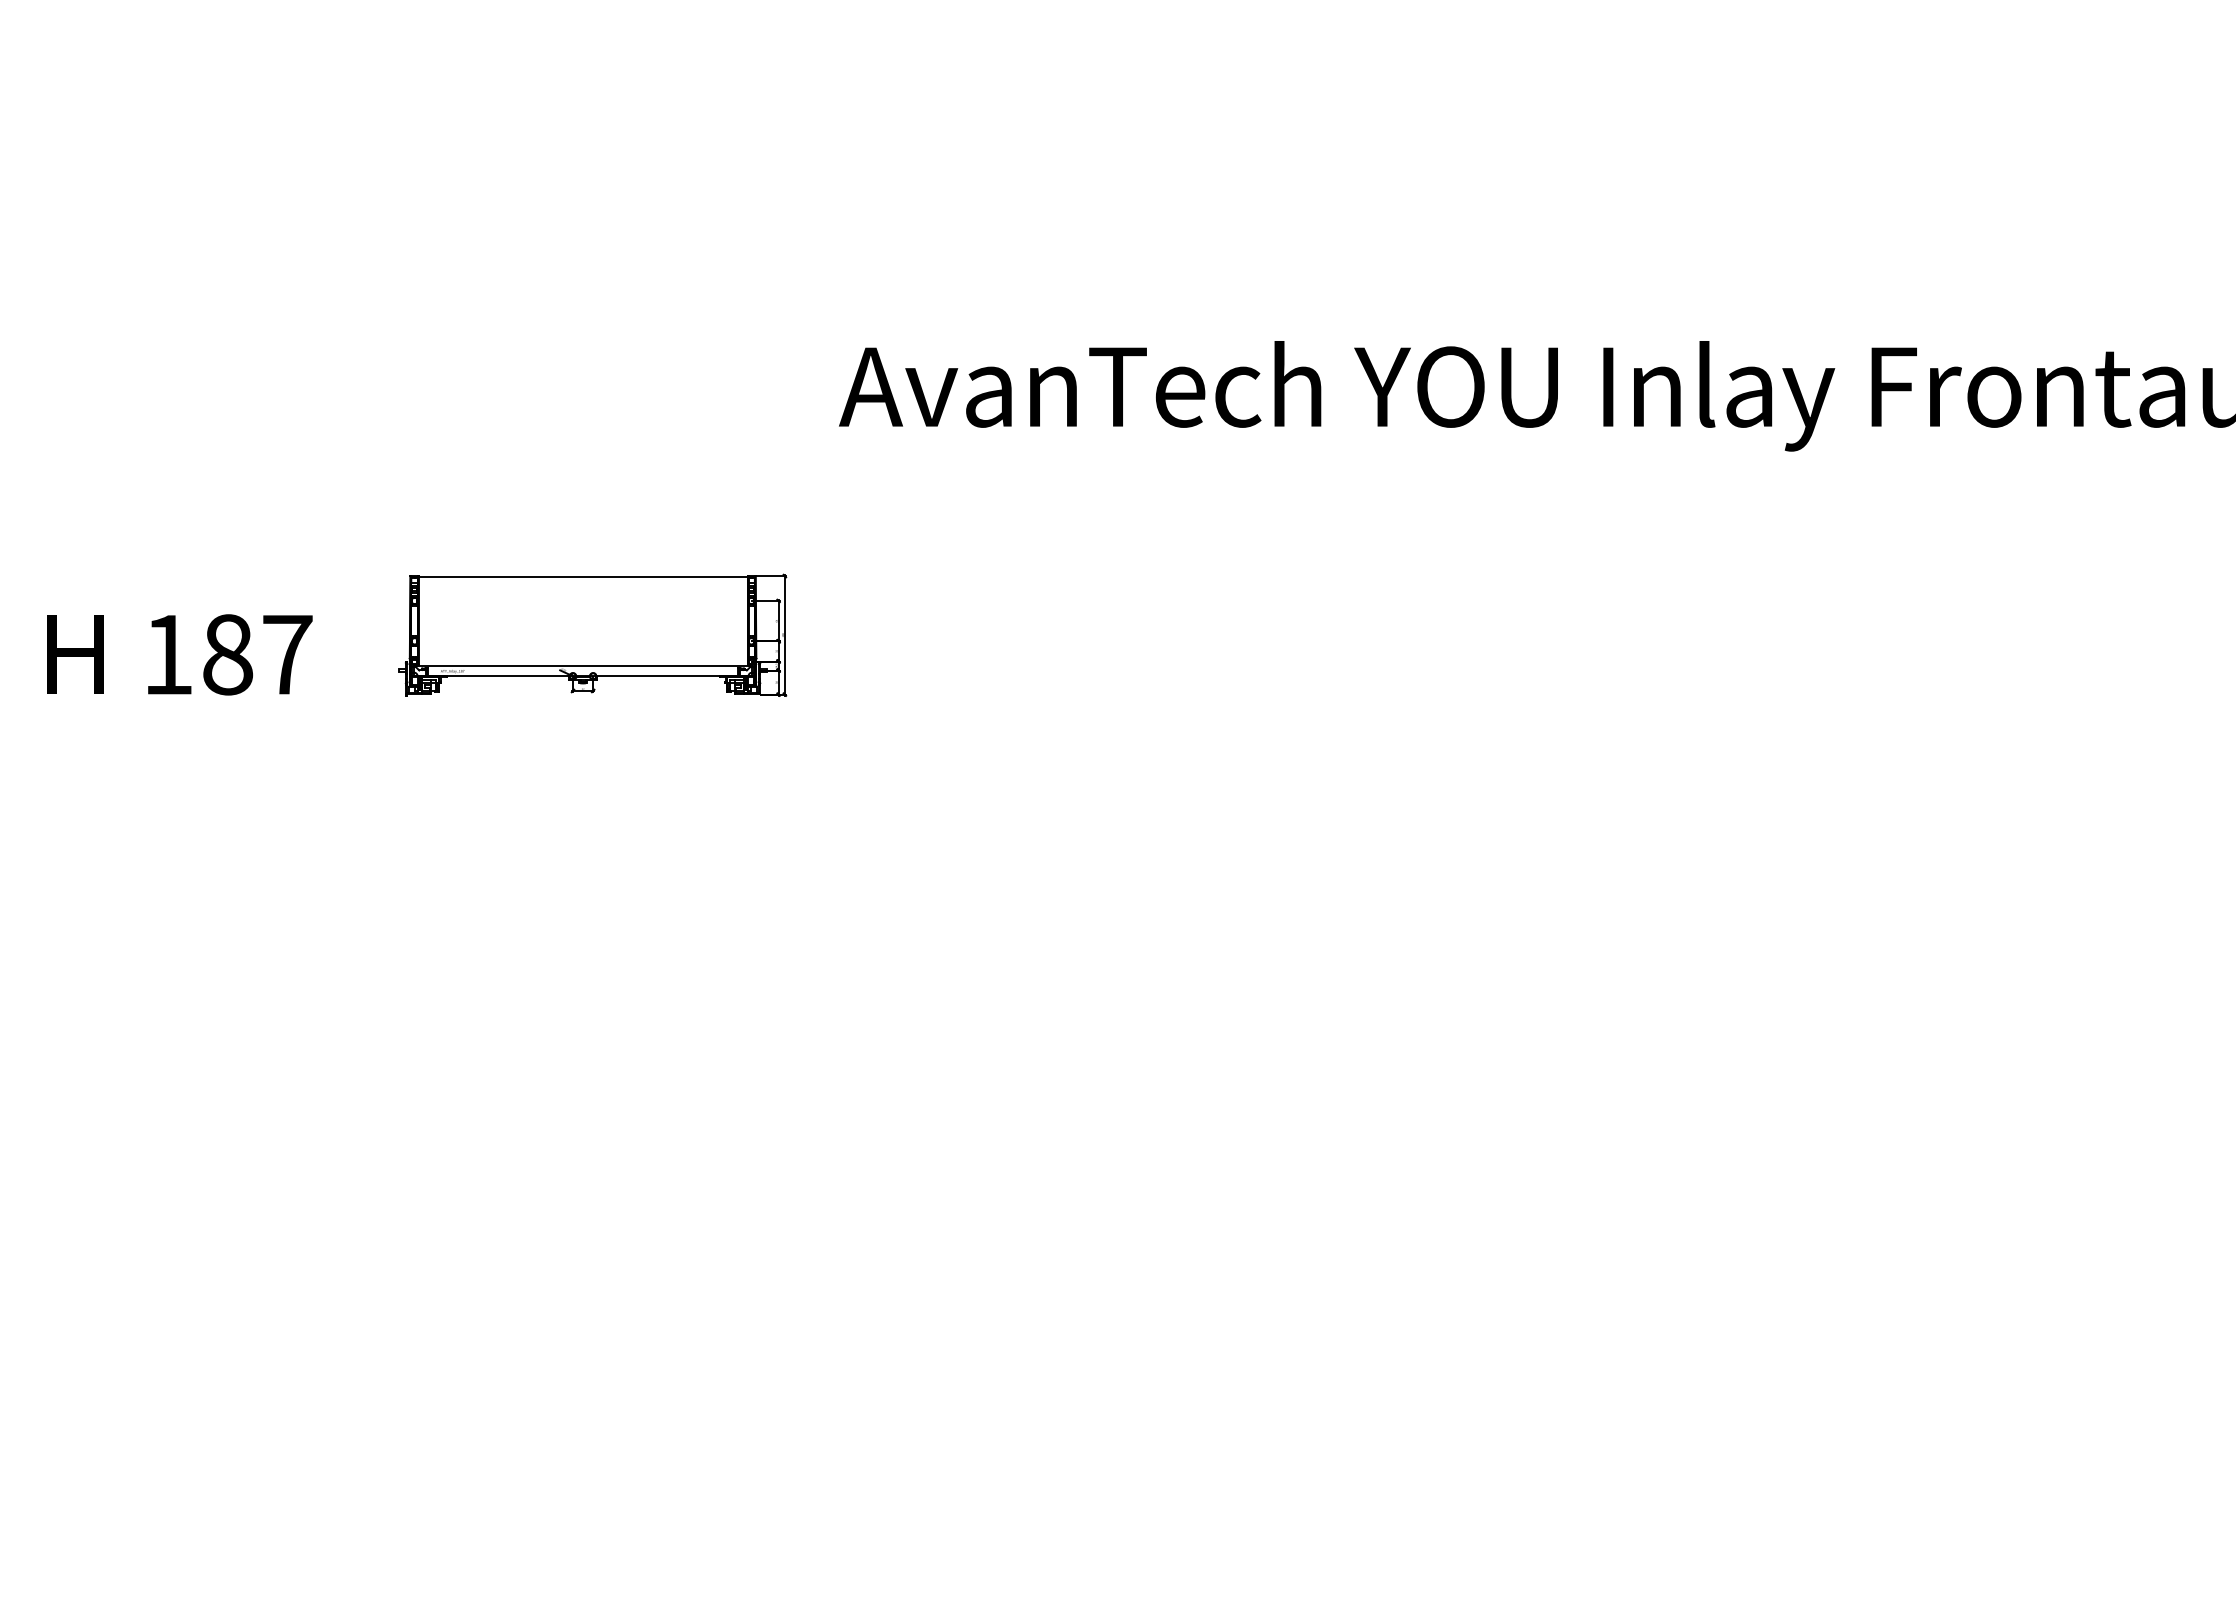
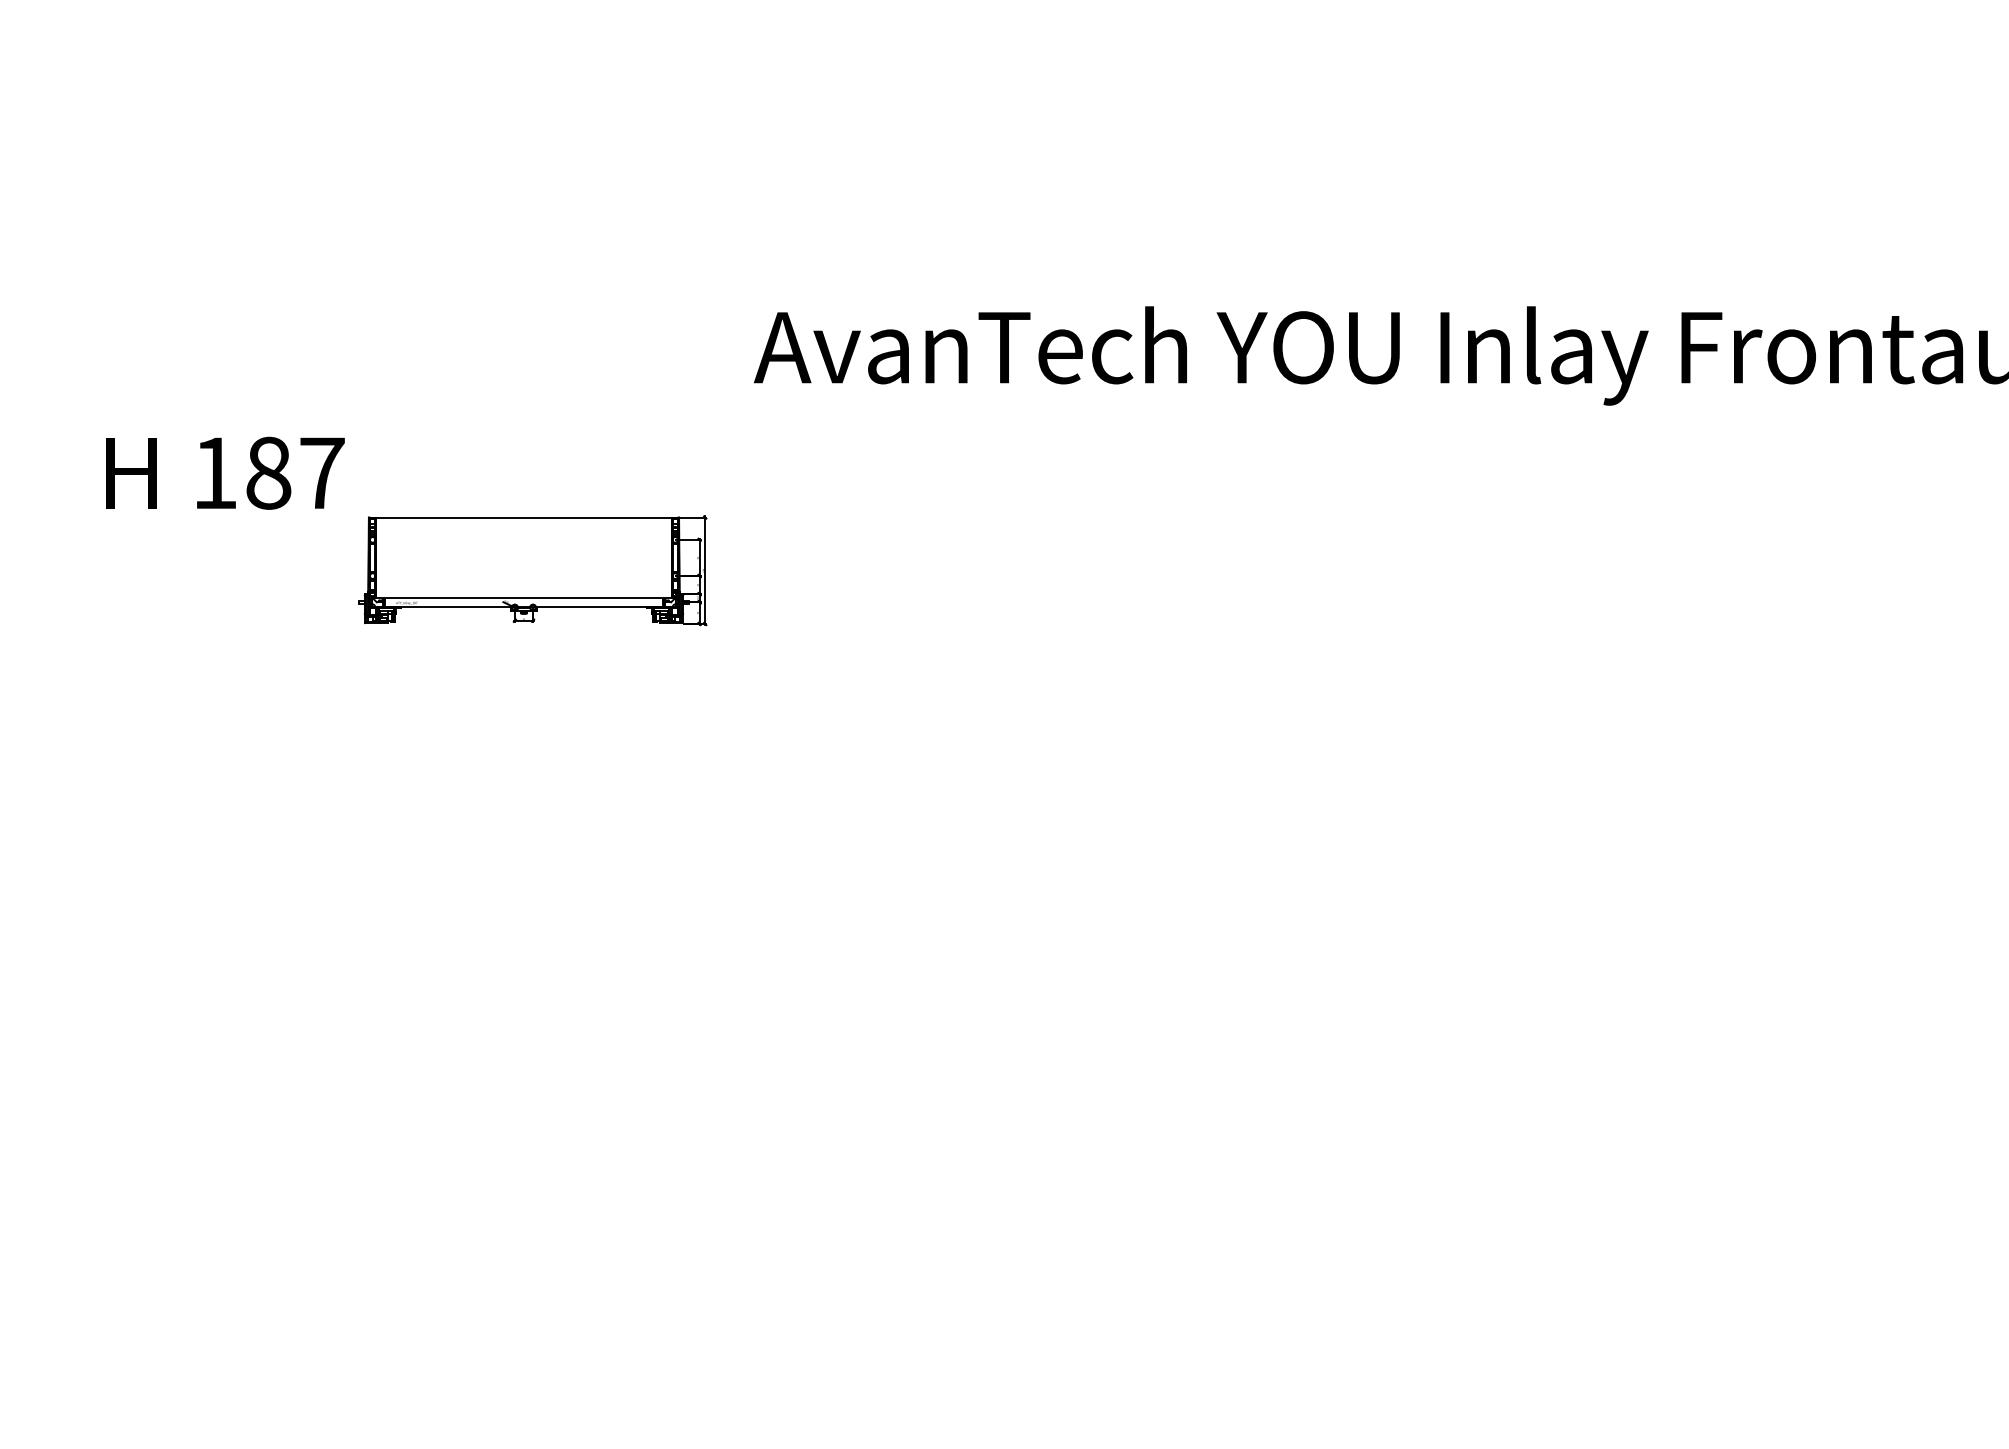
text: (179, 654) -> (225, 472), moved

